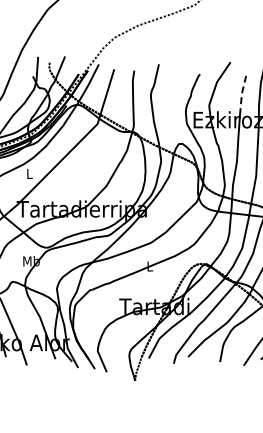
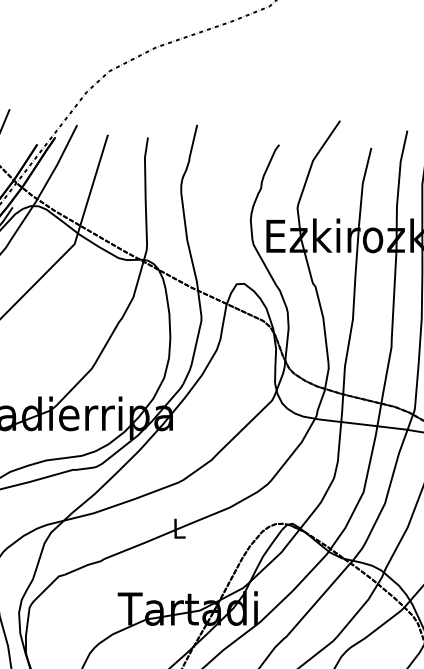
line: (241, 94) -> (361, 185), dashed -> solid

